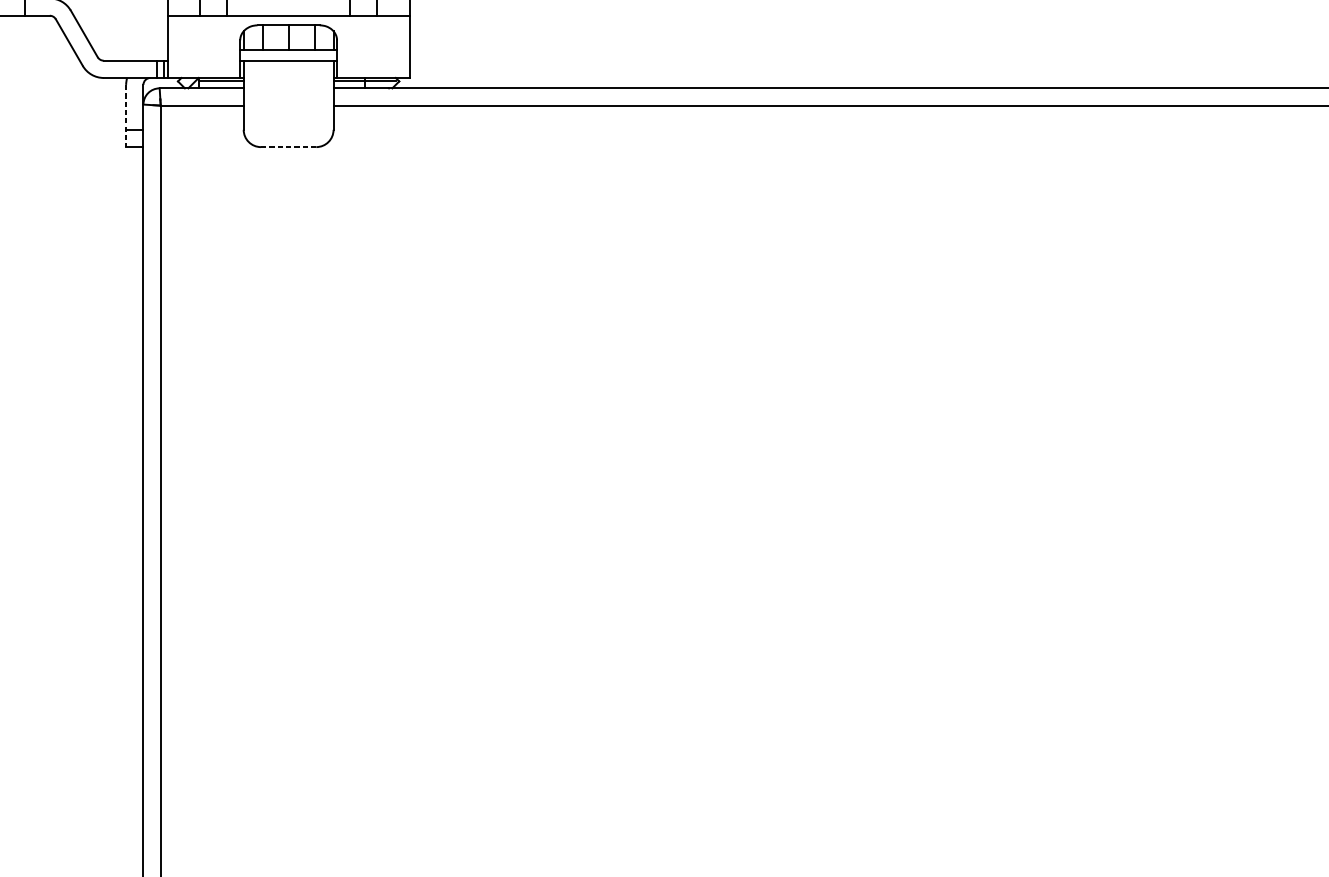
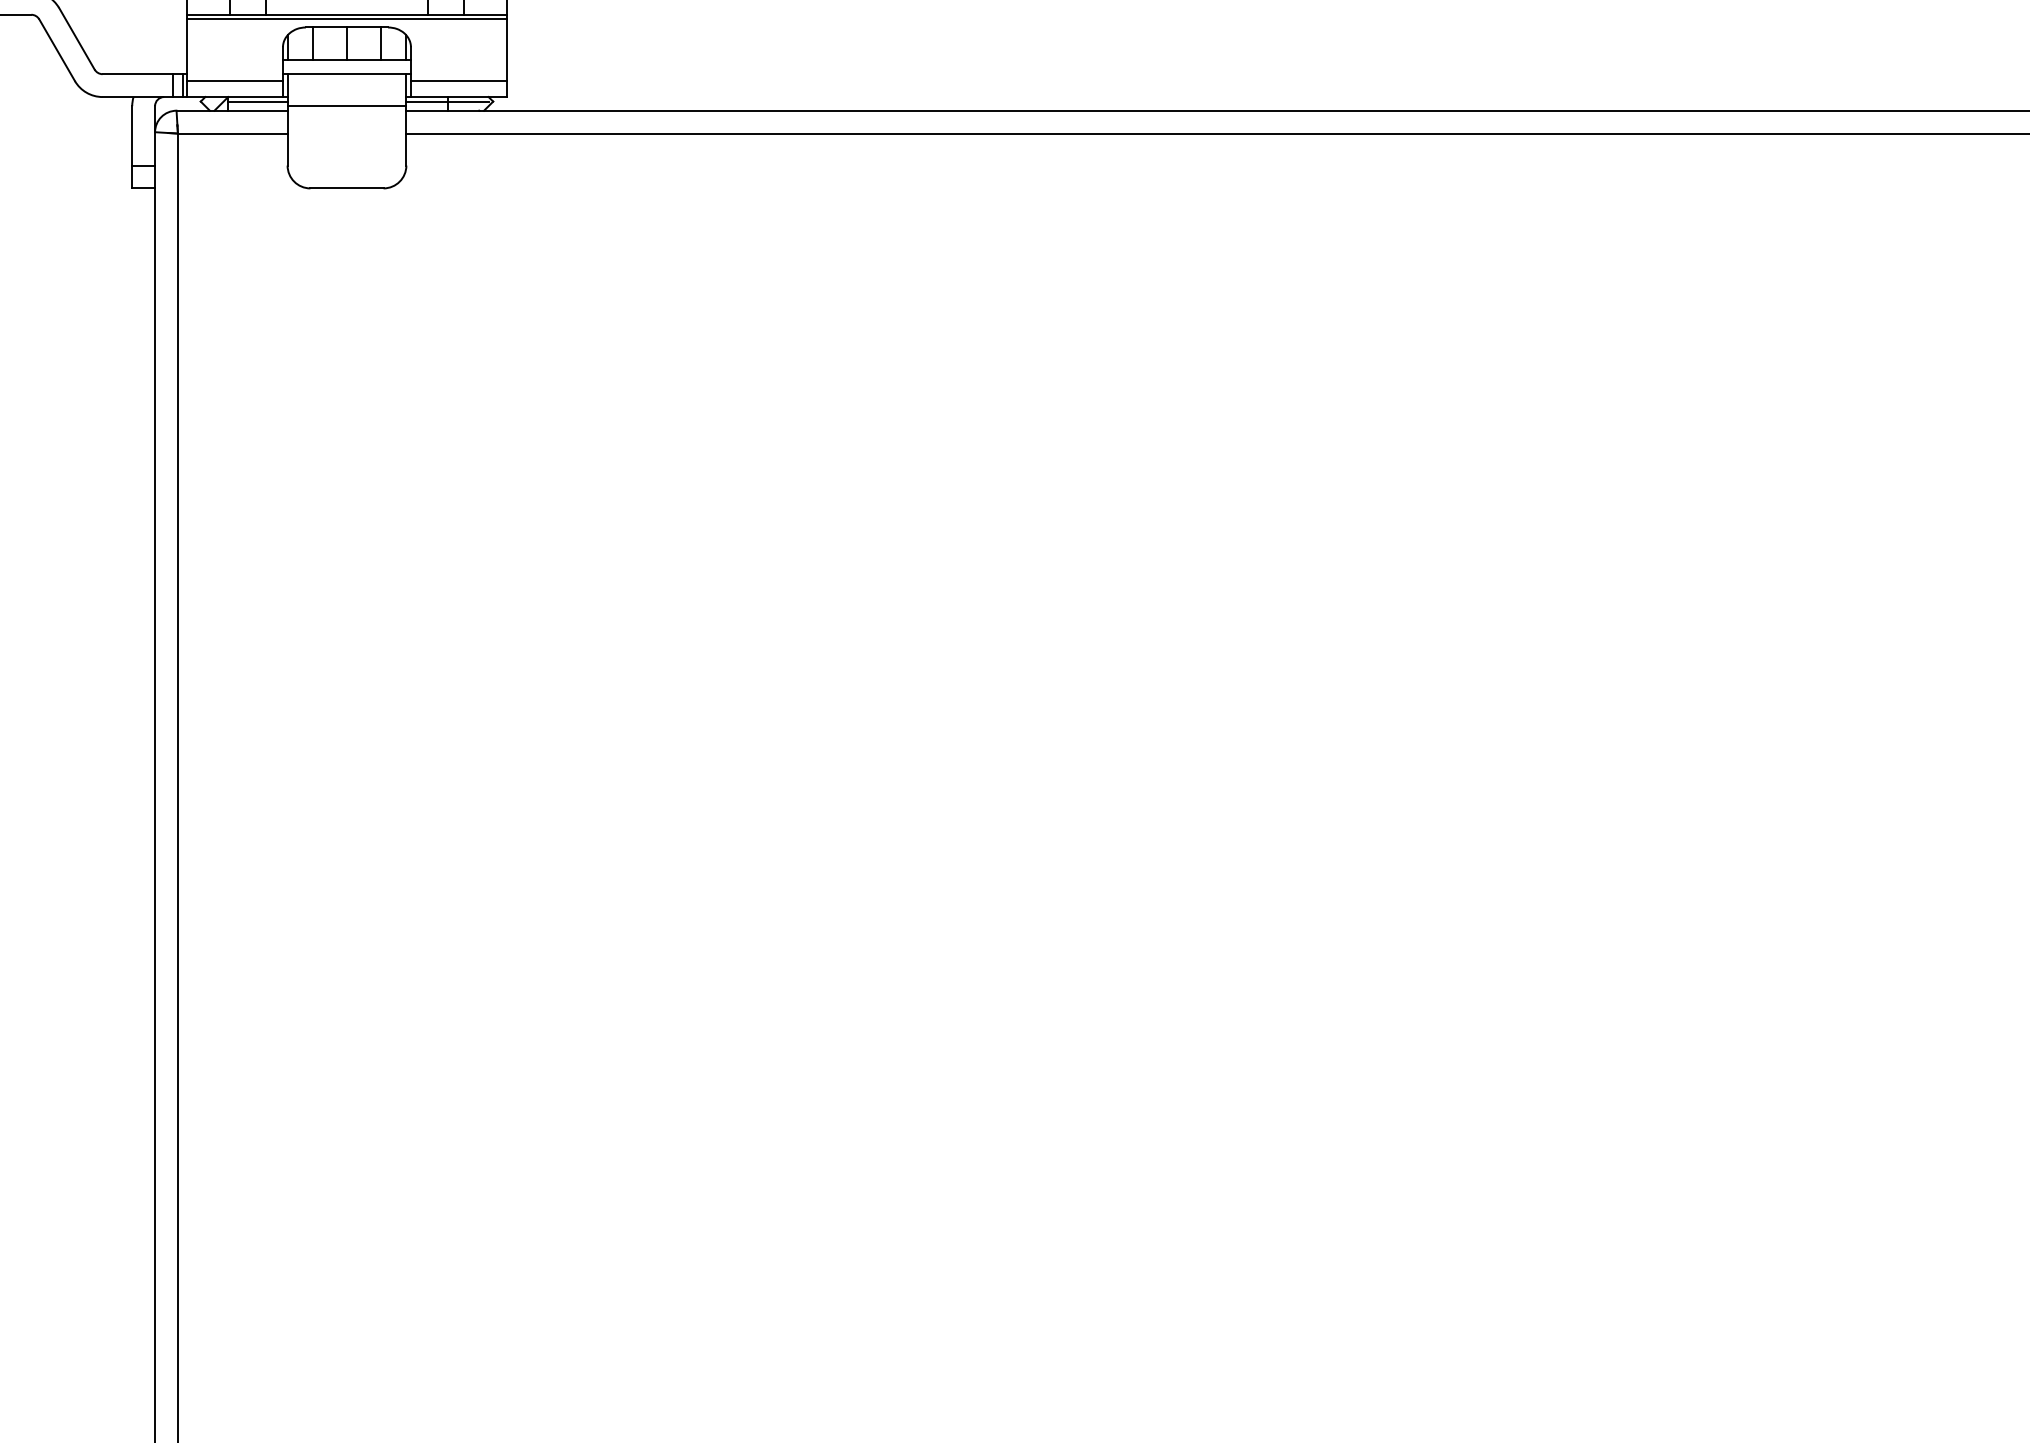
line: (288, 19) -> (346, 19), added
line: (204, 66) -> (235, 81), added
line: (373, 66) -> (458, 81), added
line: (288, 85) -> (346, 106), added
line: (126, 116) -> (132, 147), dashed -> solid
line: (288, 147) -> (346, 188), dashed -> solid

